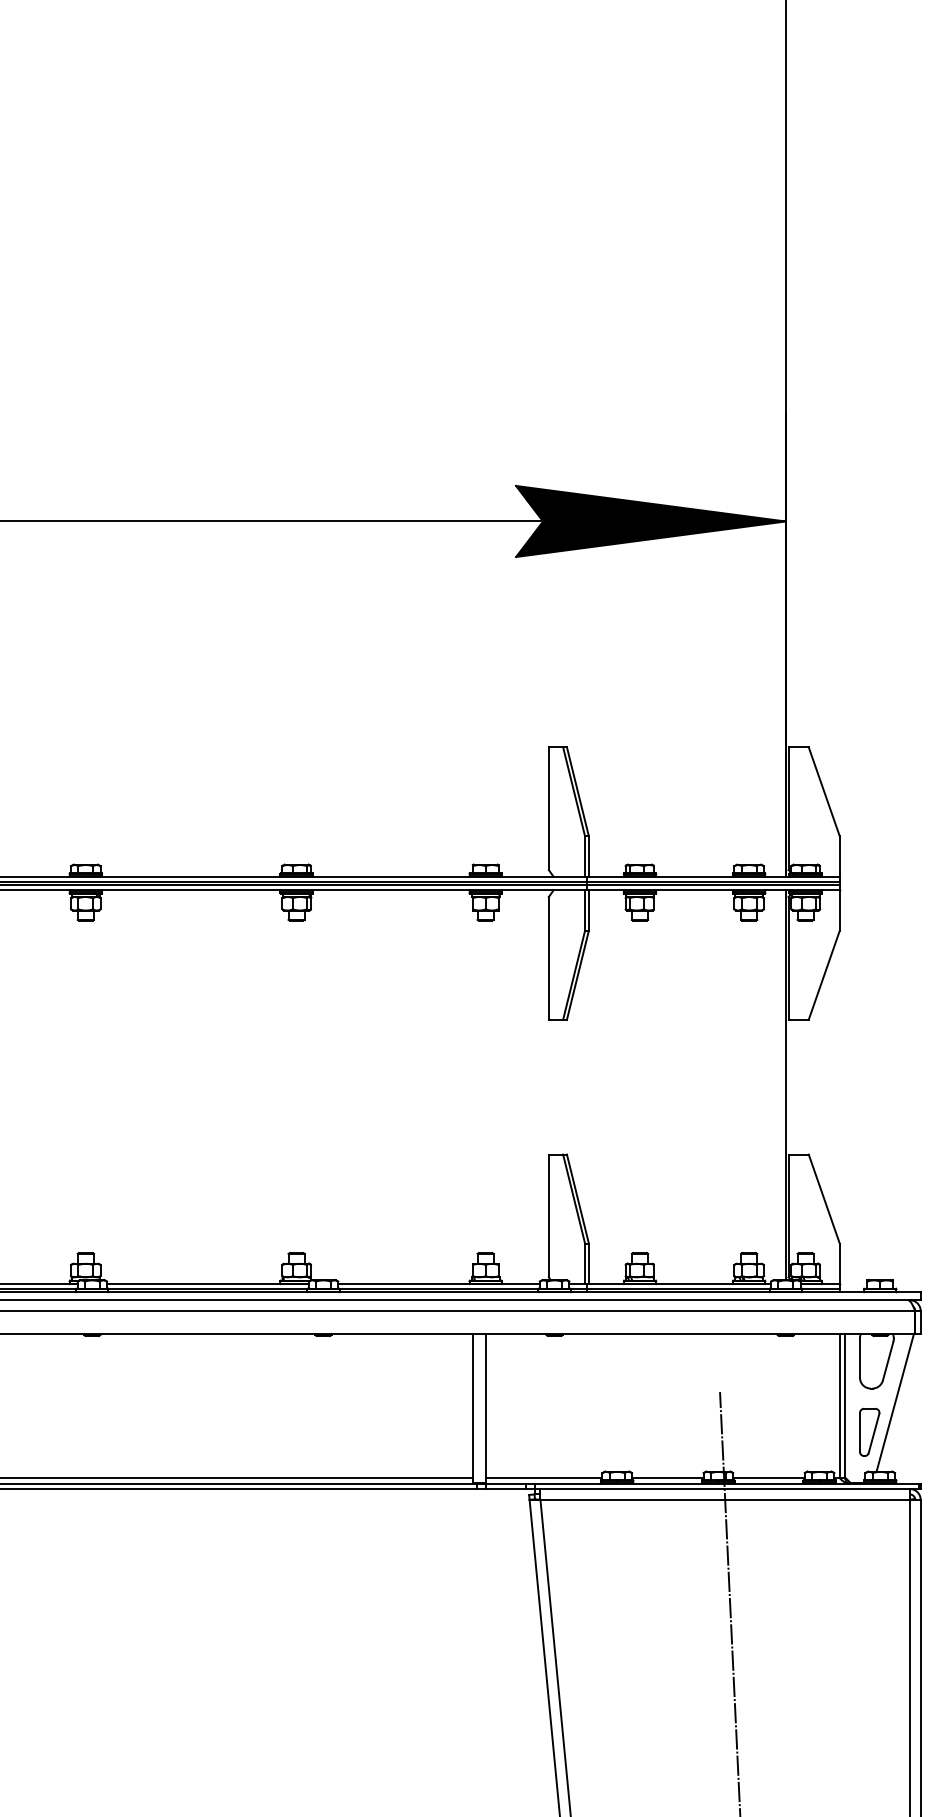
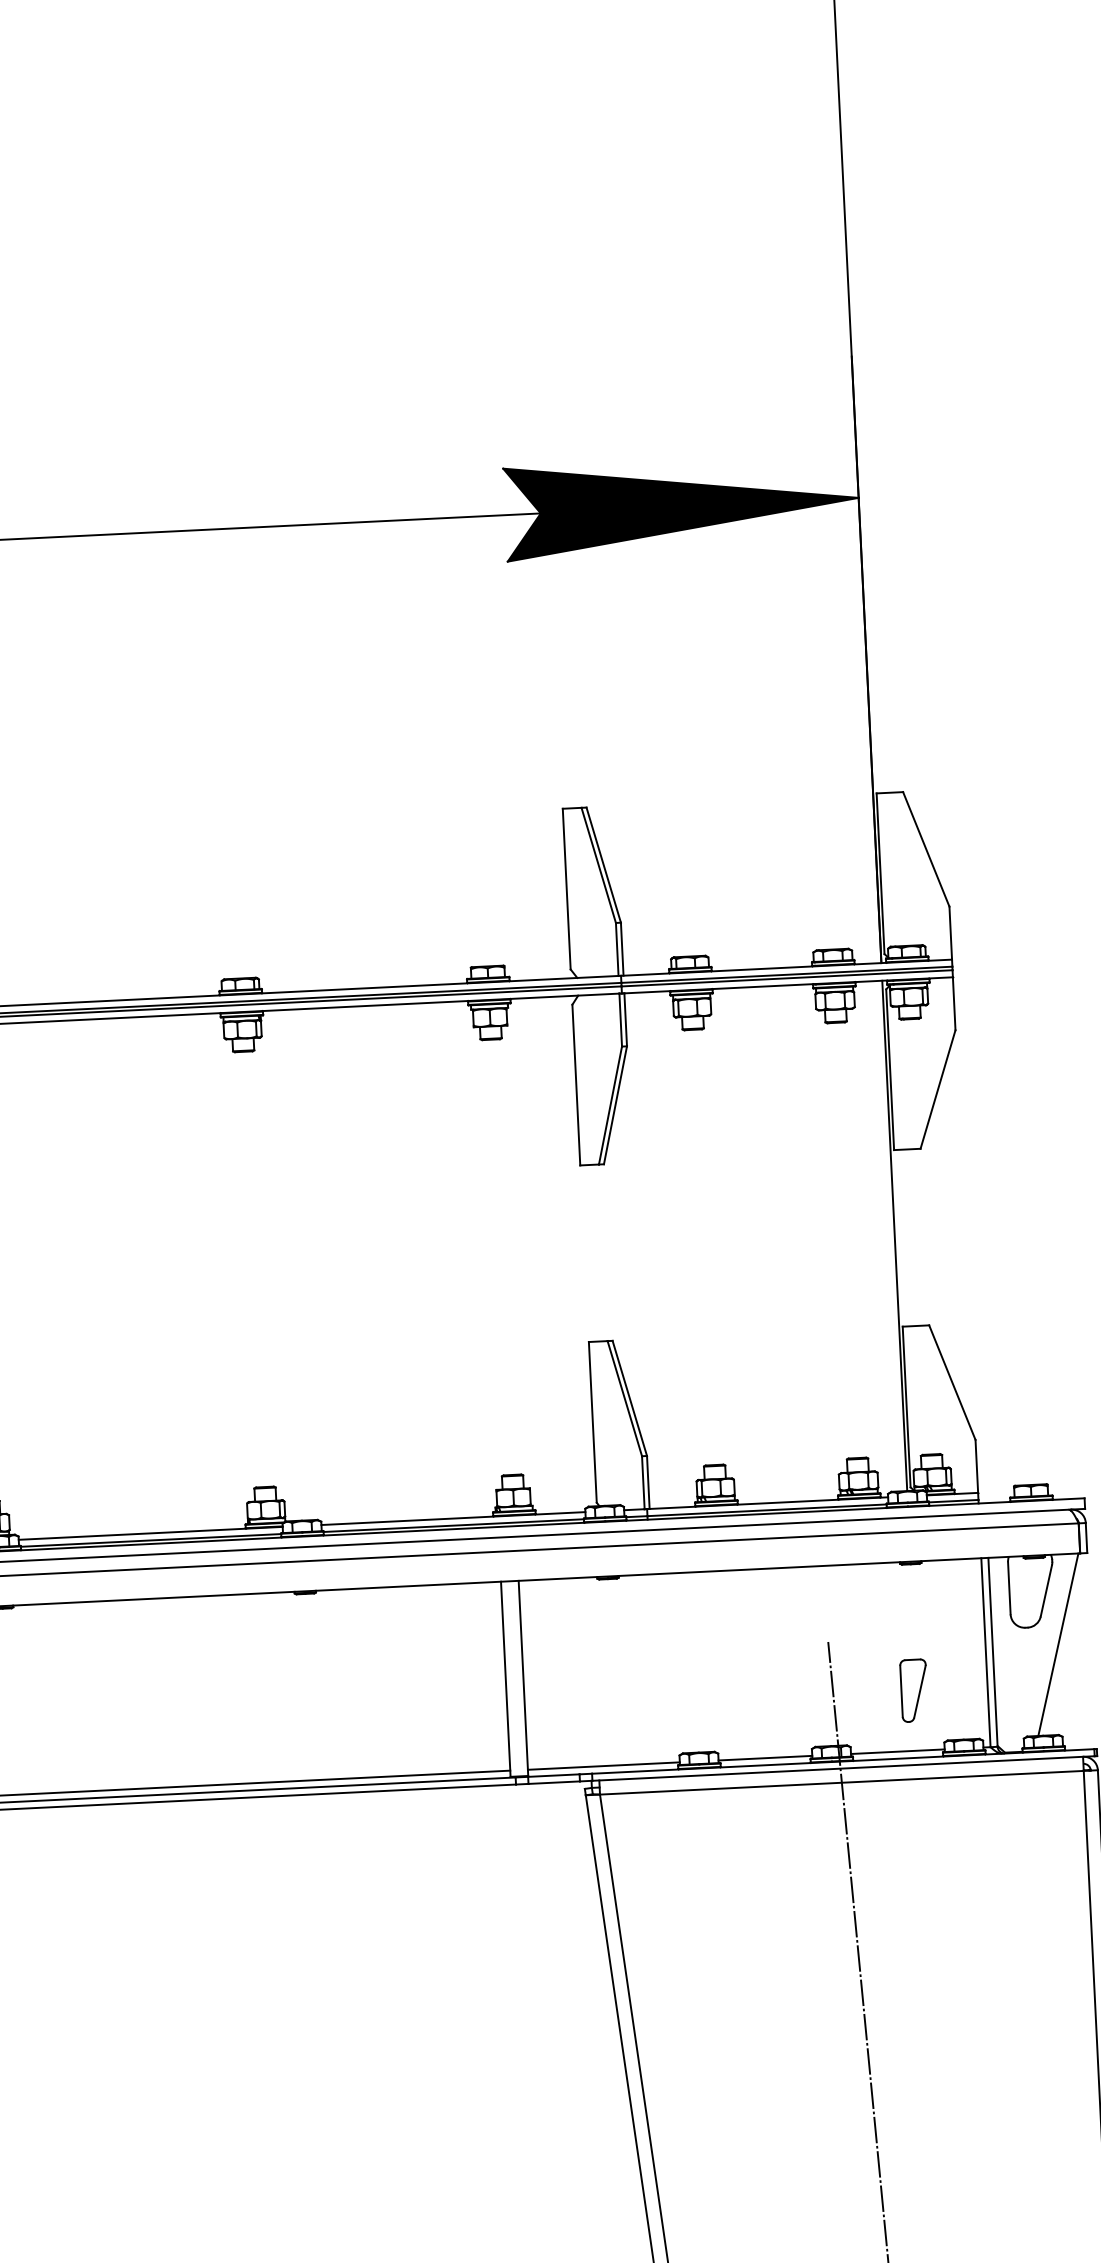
part: (869, 1432) -> (913, 1690), moved

